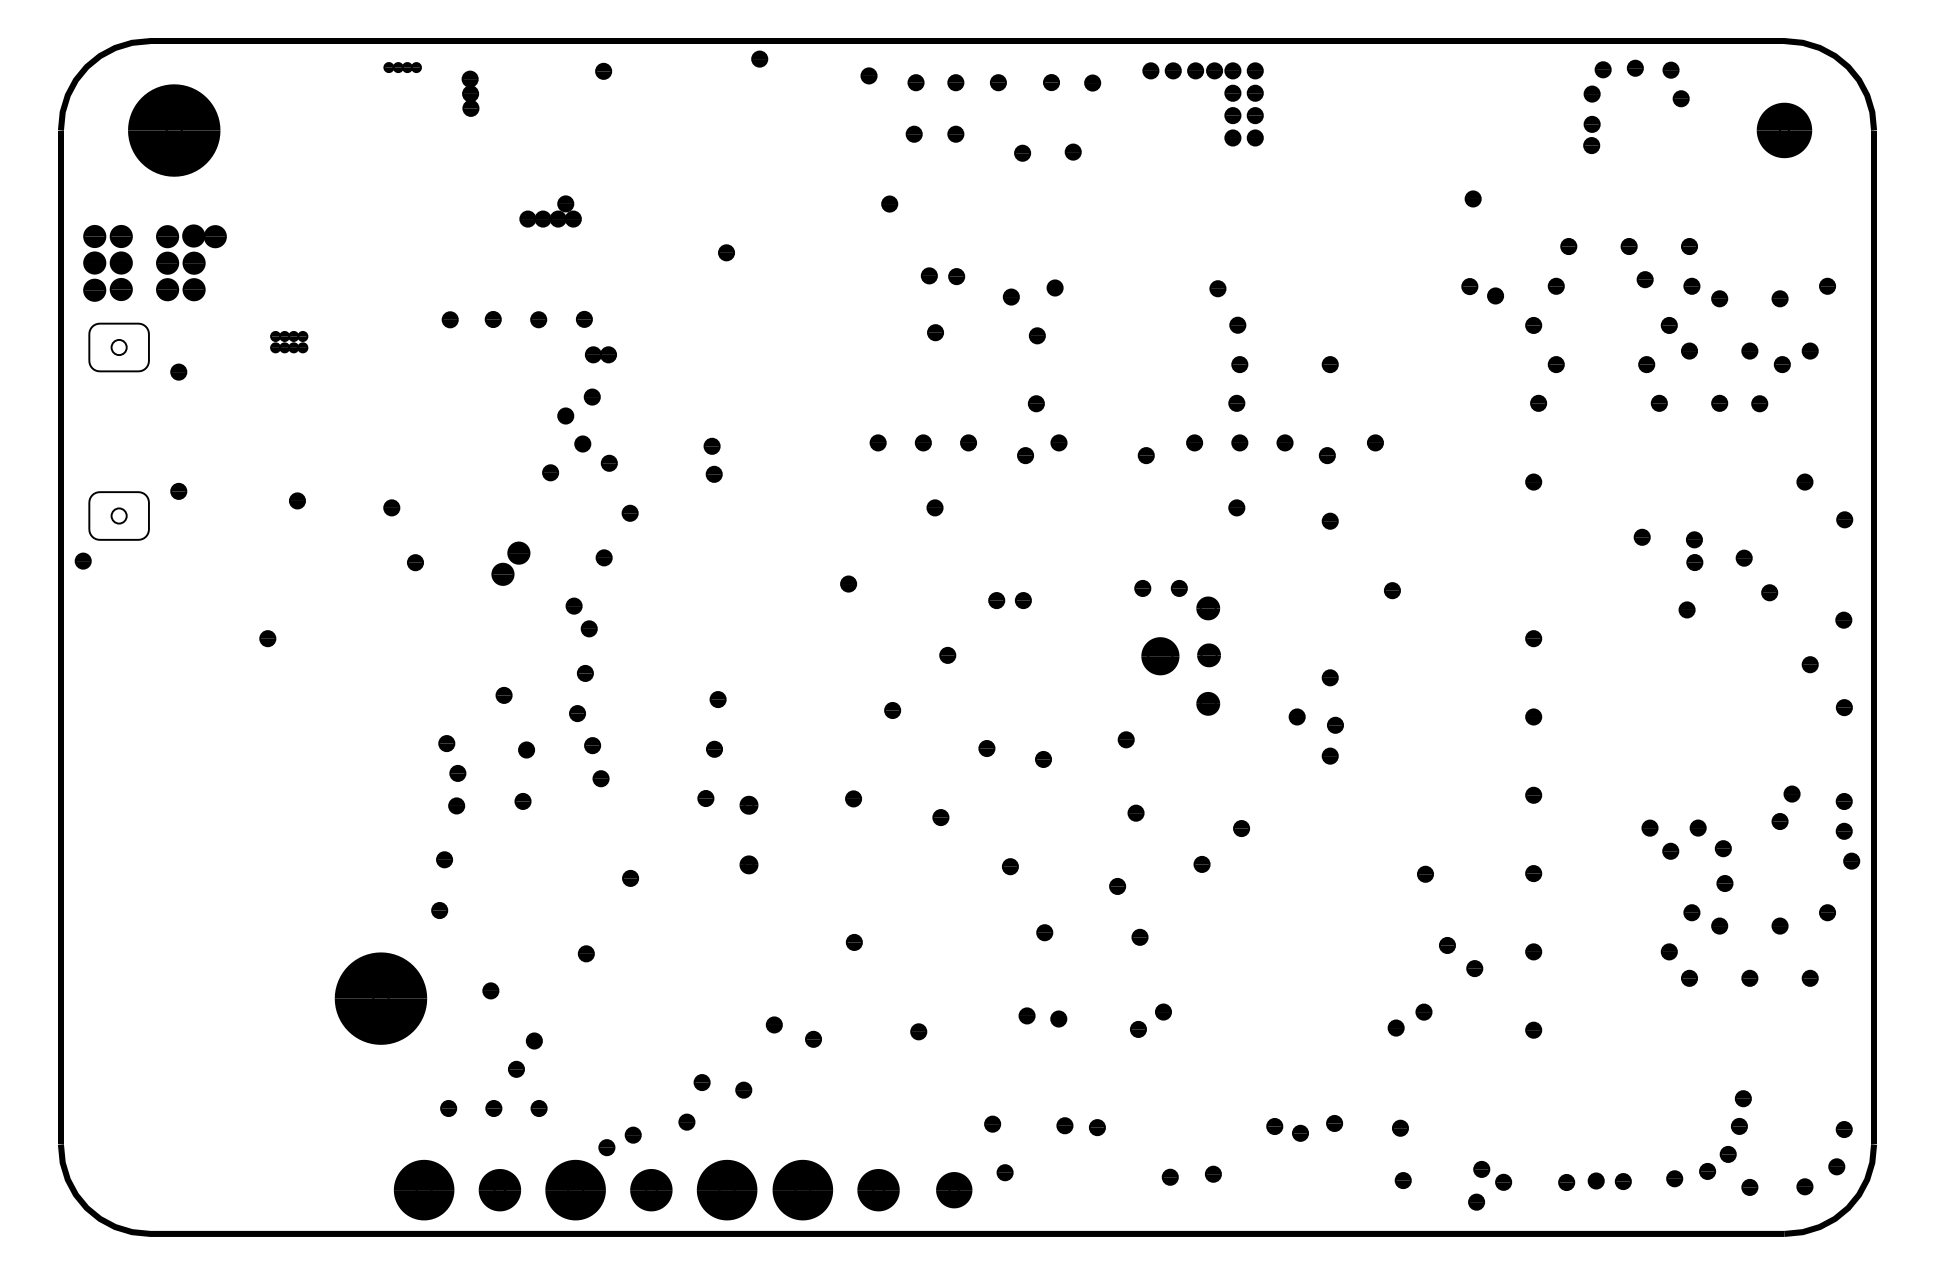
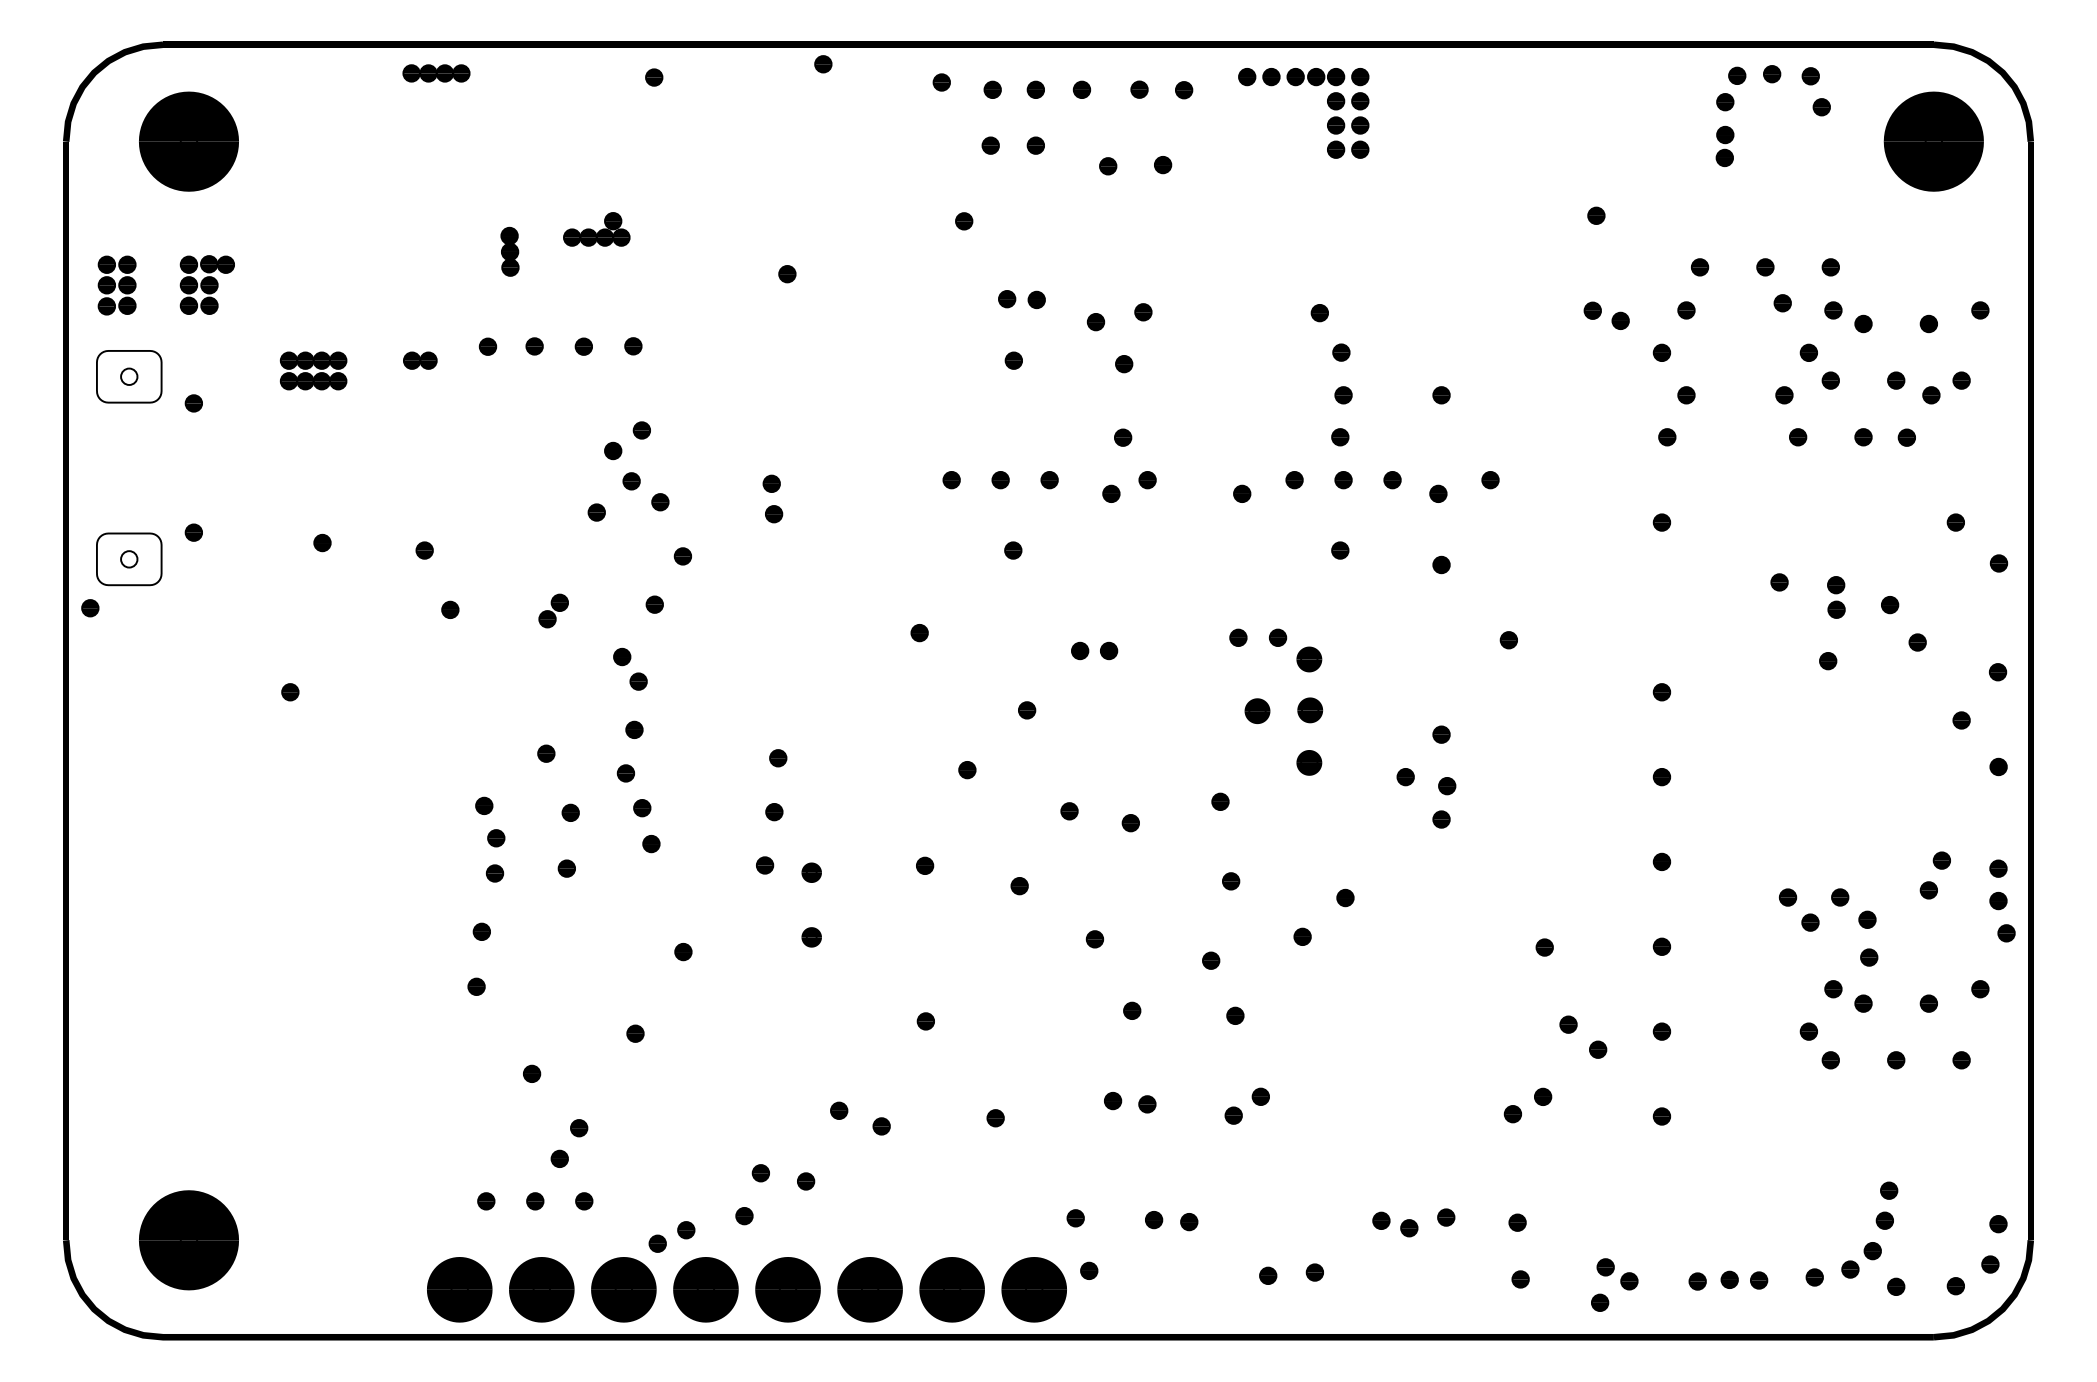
part: (402, 67) -> (436, 73), size x1.67
part: (470, 93) -> (509, 251), moved
part: (1784, 130) -> (1933, 141), size x1.67
part: (190, 262) -> (206, 284), size x0.71
part: (107, 263) -> (116, 285), size x0.71
part: (289, 341) -> (313, 370), size x1.67
part: (601, 354) -> (420, 360), moved
part: (510, 563) -> (553, 610), size x0.71
part: (1160, 655) -> (1257, 710), size x0.62
part: (380, 998) -> (188, 1240), moved
part: (499, 1189) -> (541, 1289), size x1.43
part: (650, 1189) -> (705, 1289), size x1.43
part: (877, 1189) -> (951, 1289), size x1.43
part: (953, 1189) -> (1033, 1289), size x1.67

